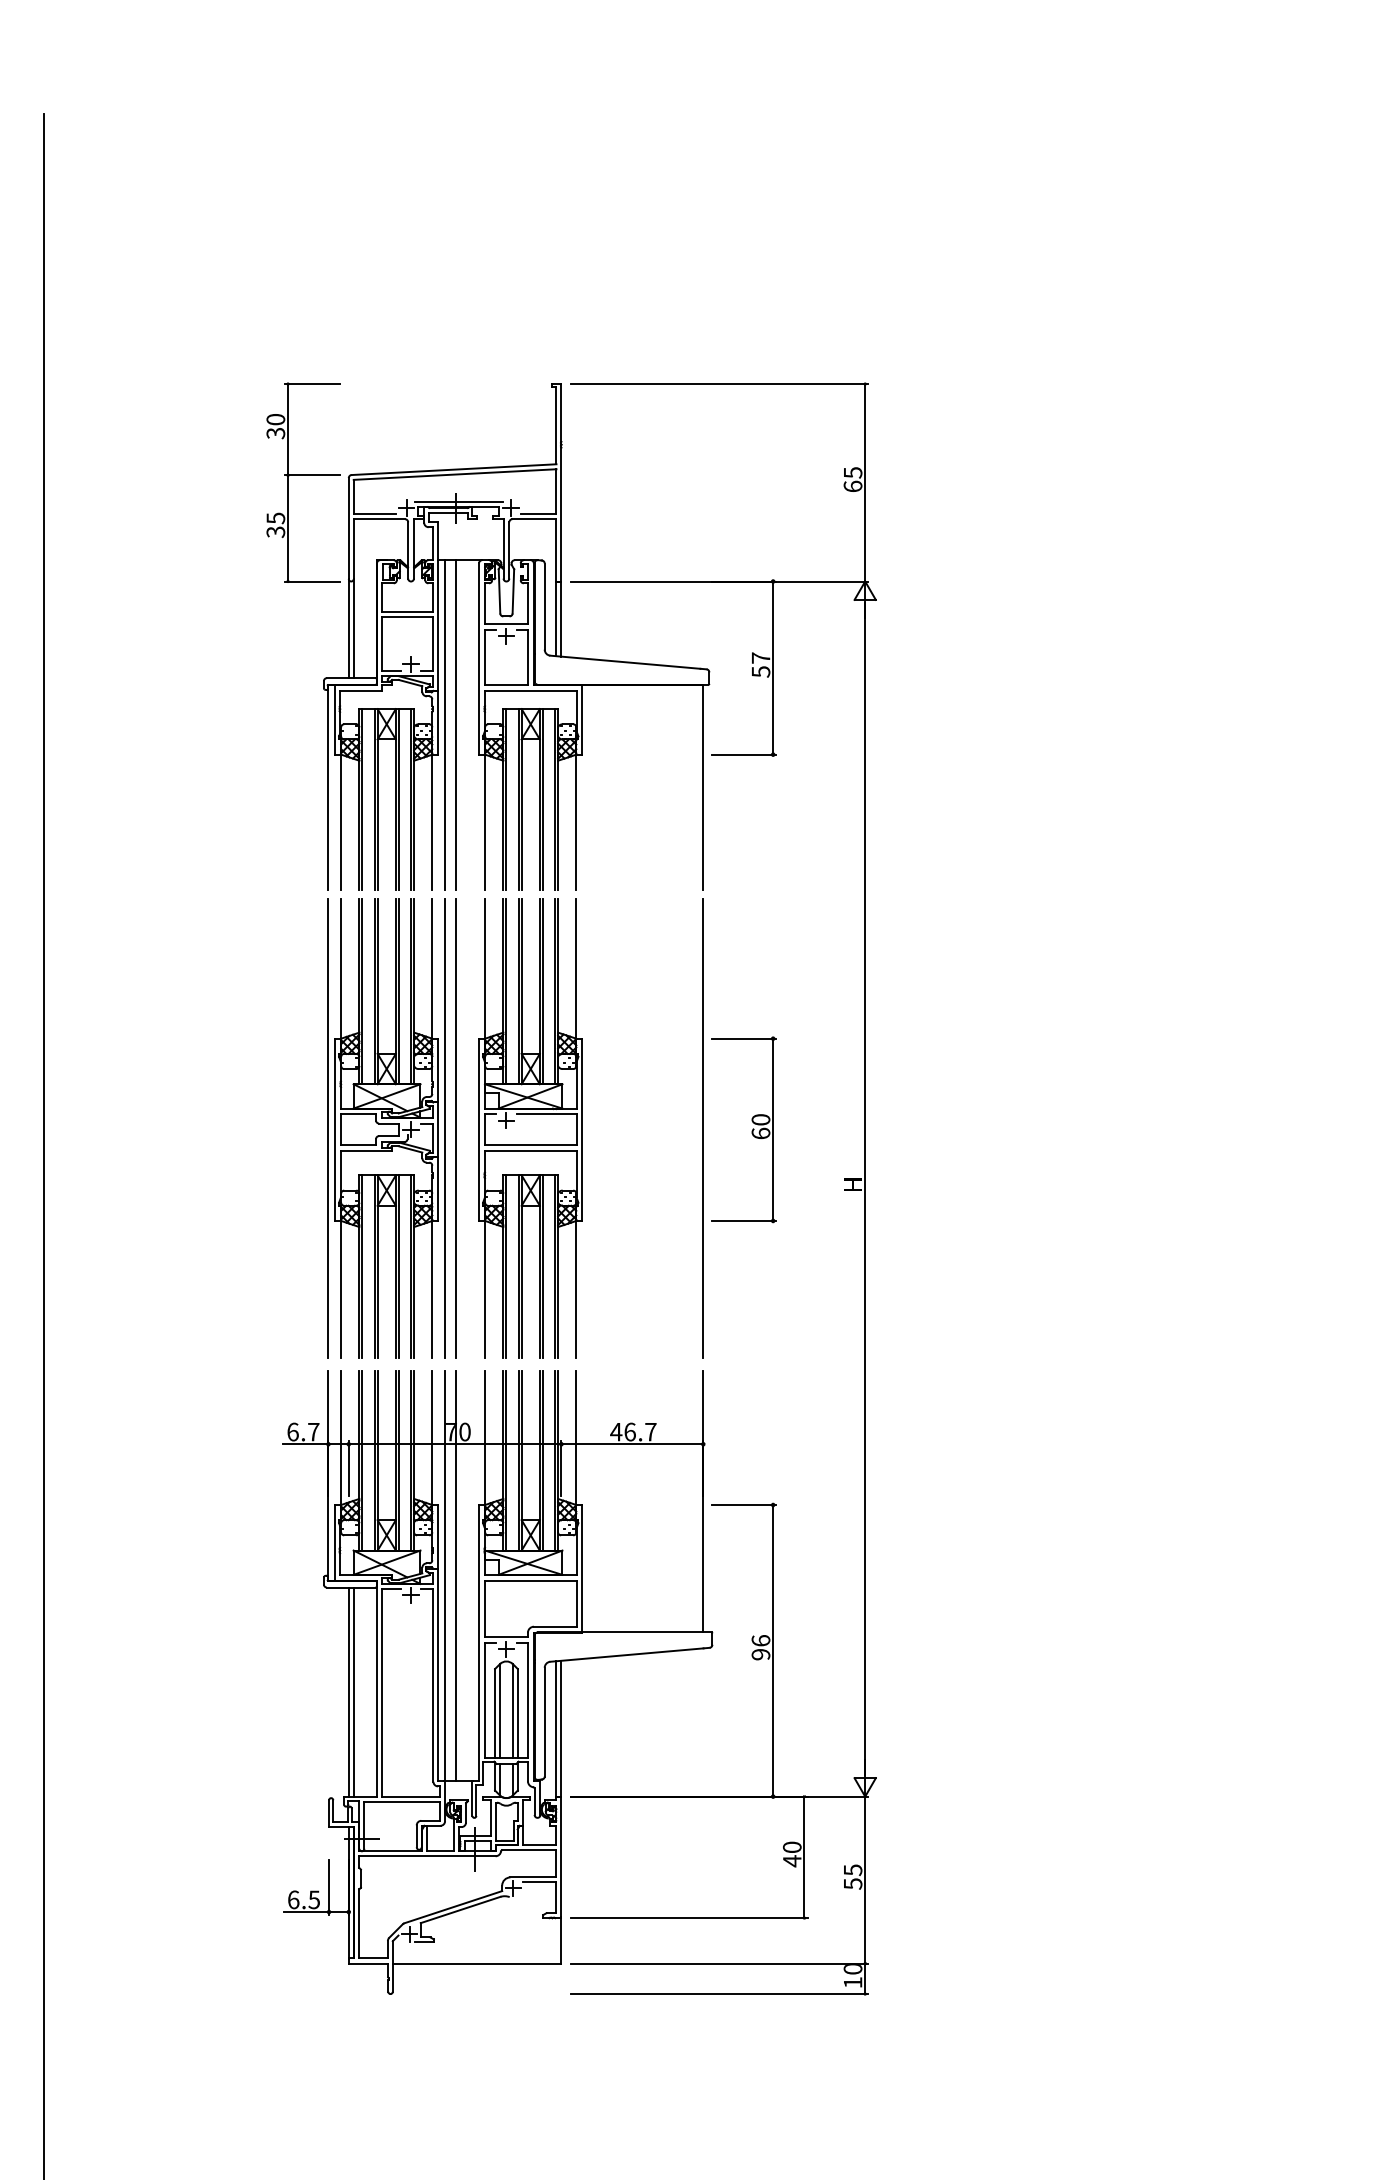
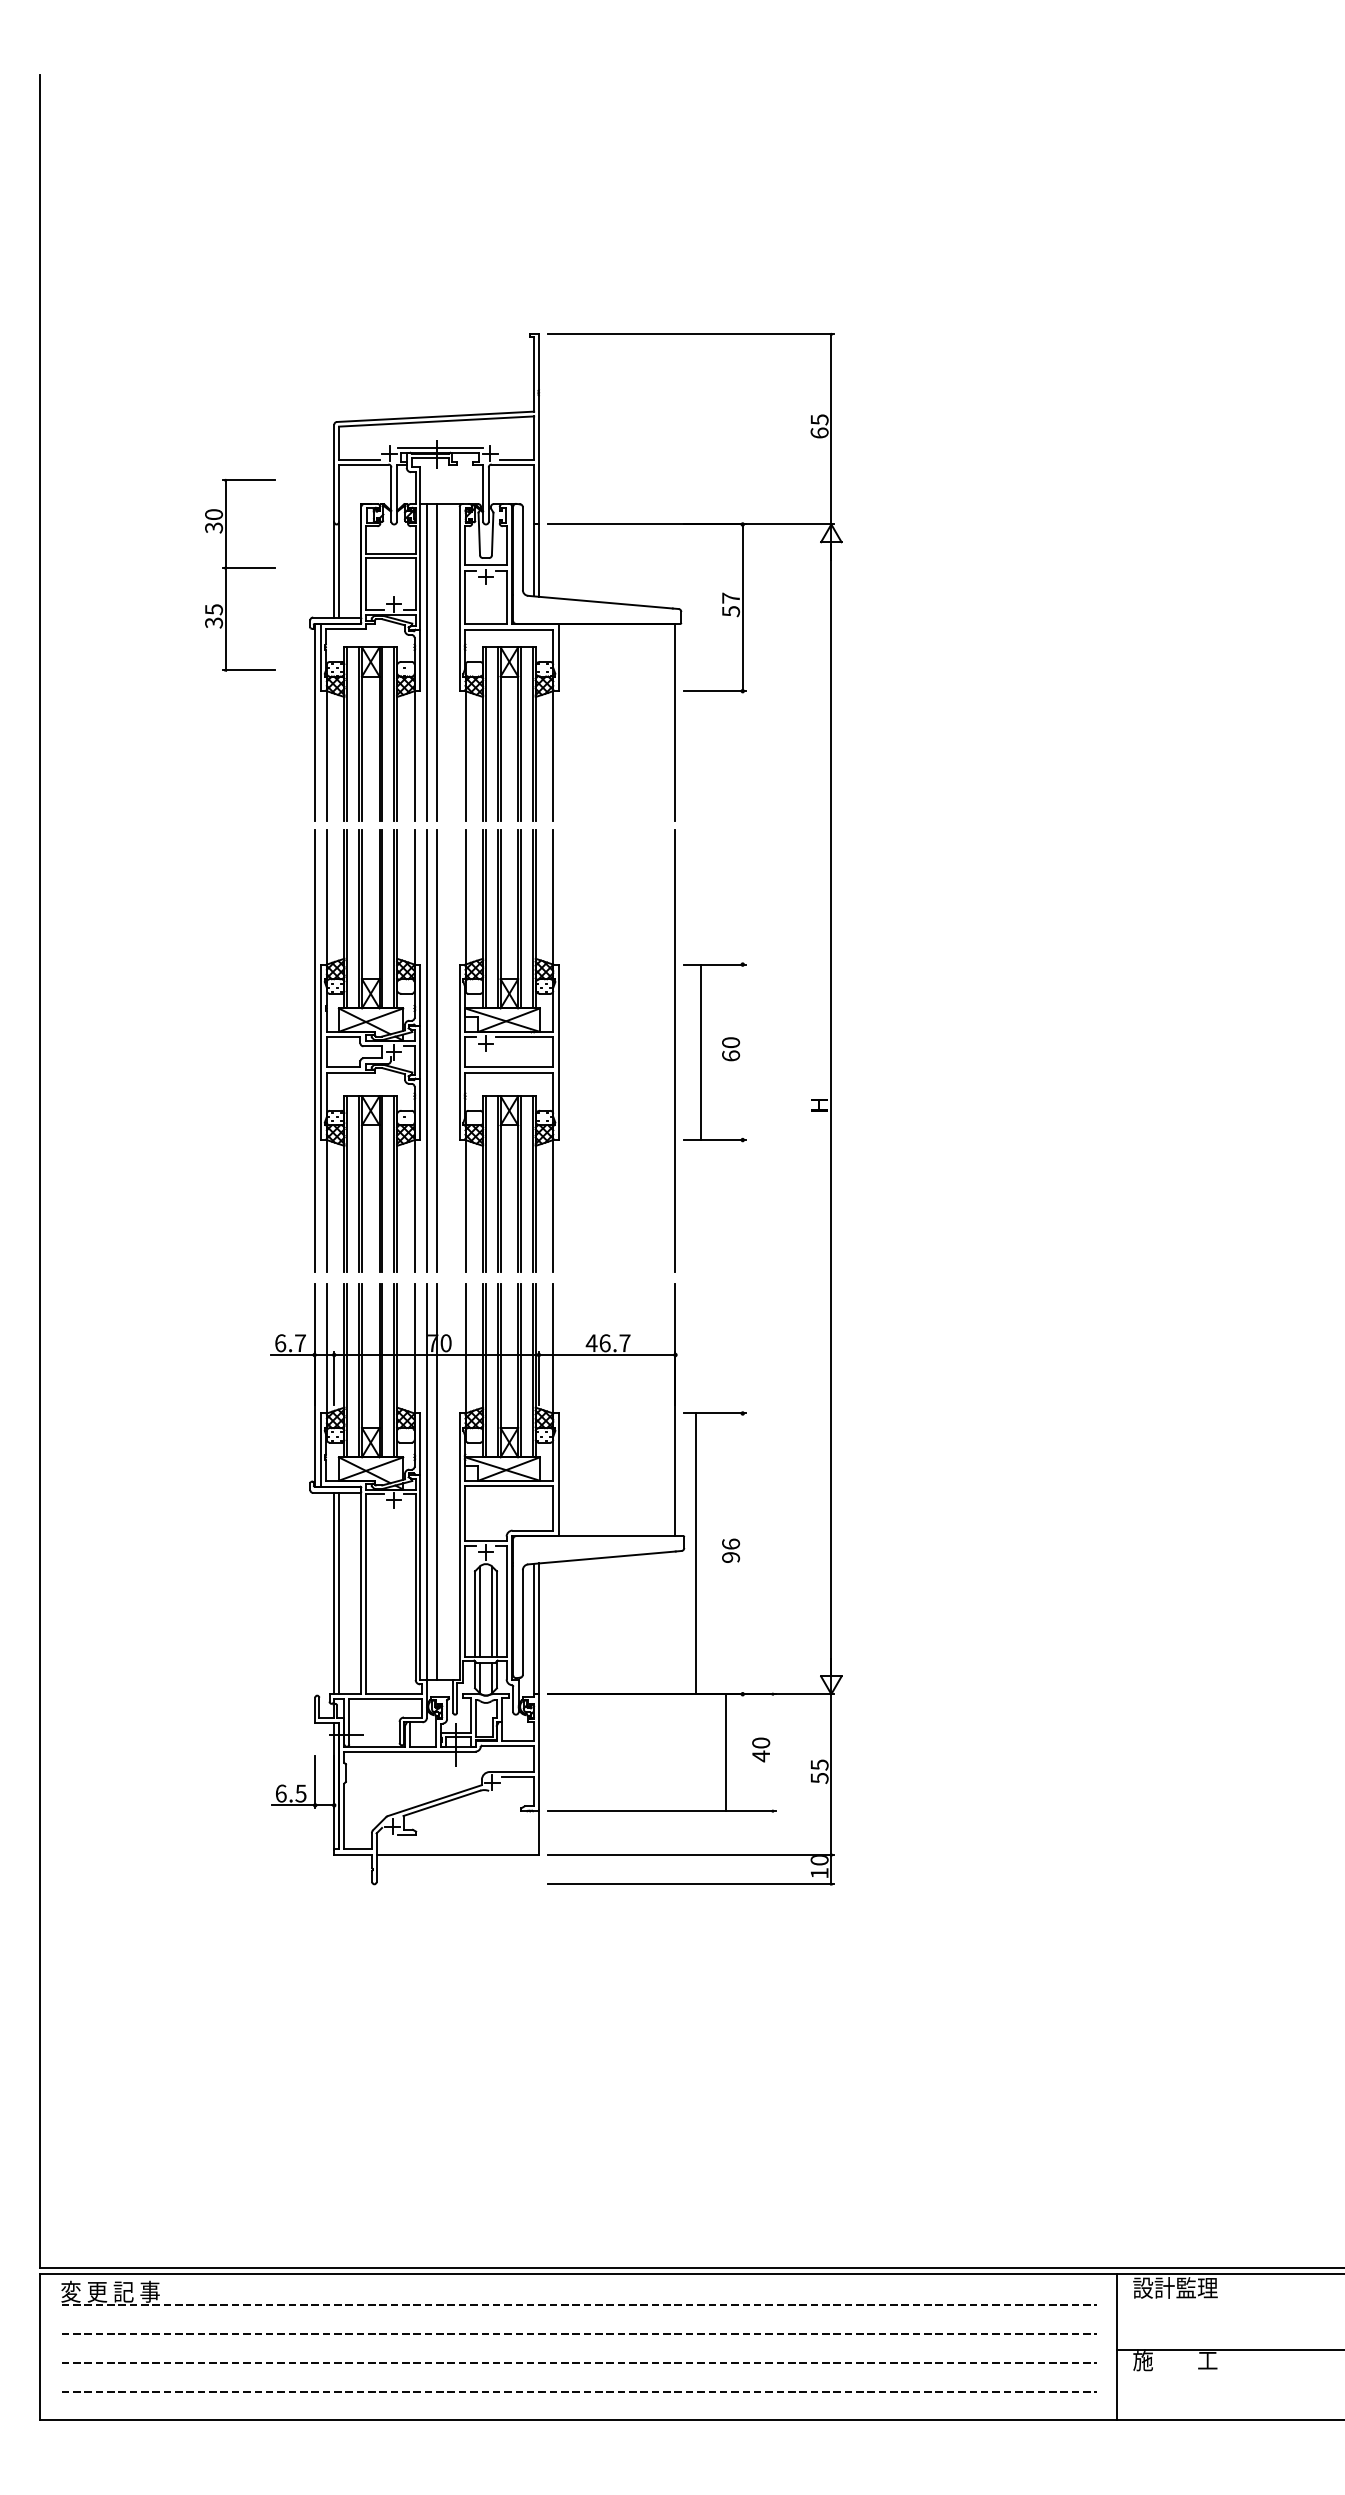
part: (303, 475) -> (240, 568), moved
line: (772, 1130) -> (700, 1052), moved
line: (772, 1650) -> (695, 1553), moved
line: (804, 1857) -> (725, 1752), moved

